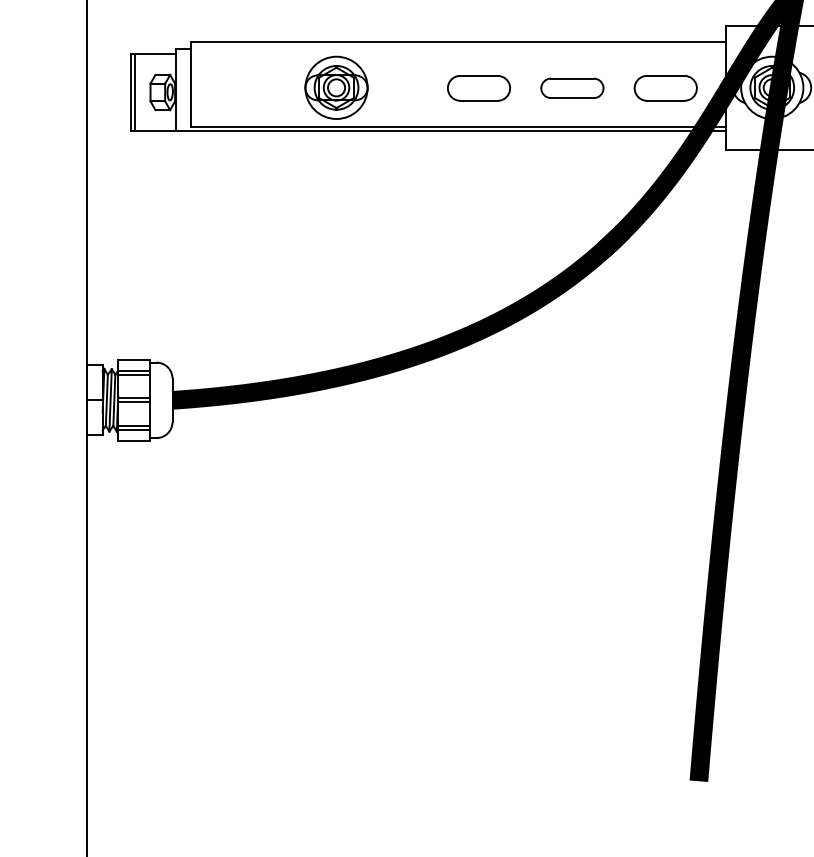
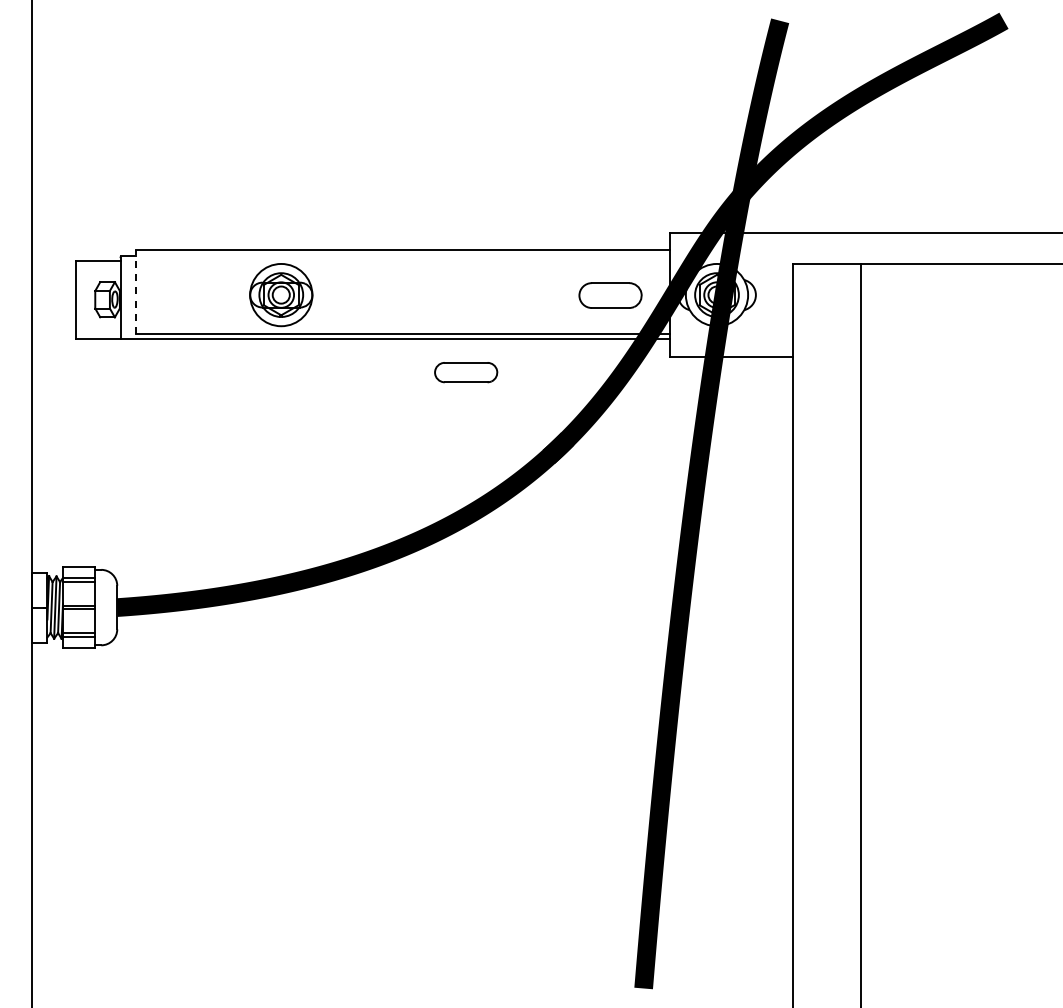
line: (190, 84) -> (135, 291), solid -> dashed
part: (478, 88) -> (423, 295), removed
part: (572, 88) -> (466, 372), moved
line: (134, 92) -> (79, 299), removed

